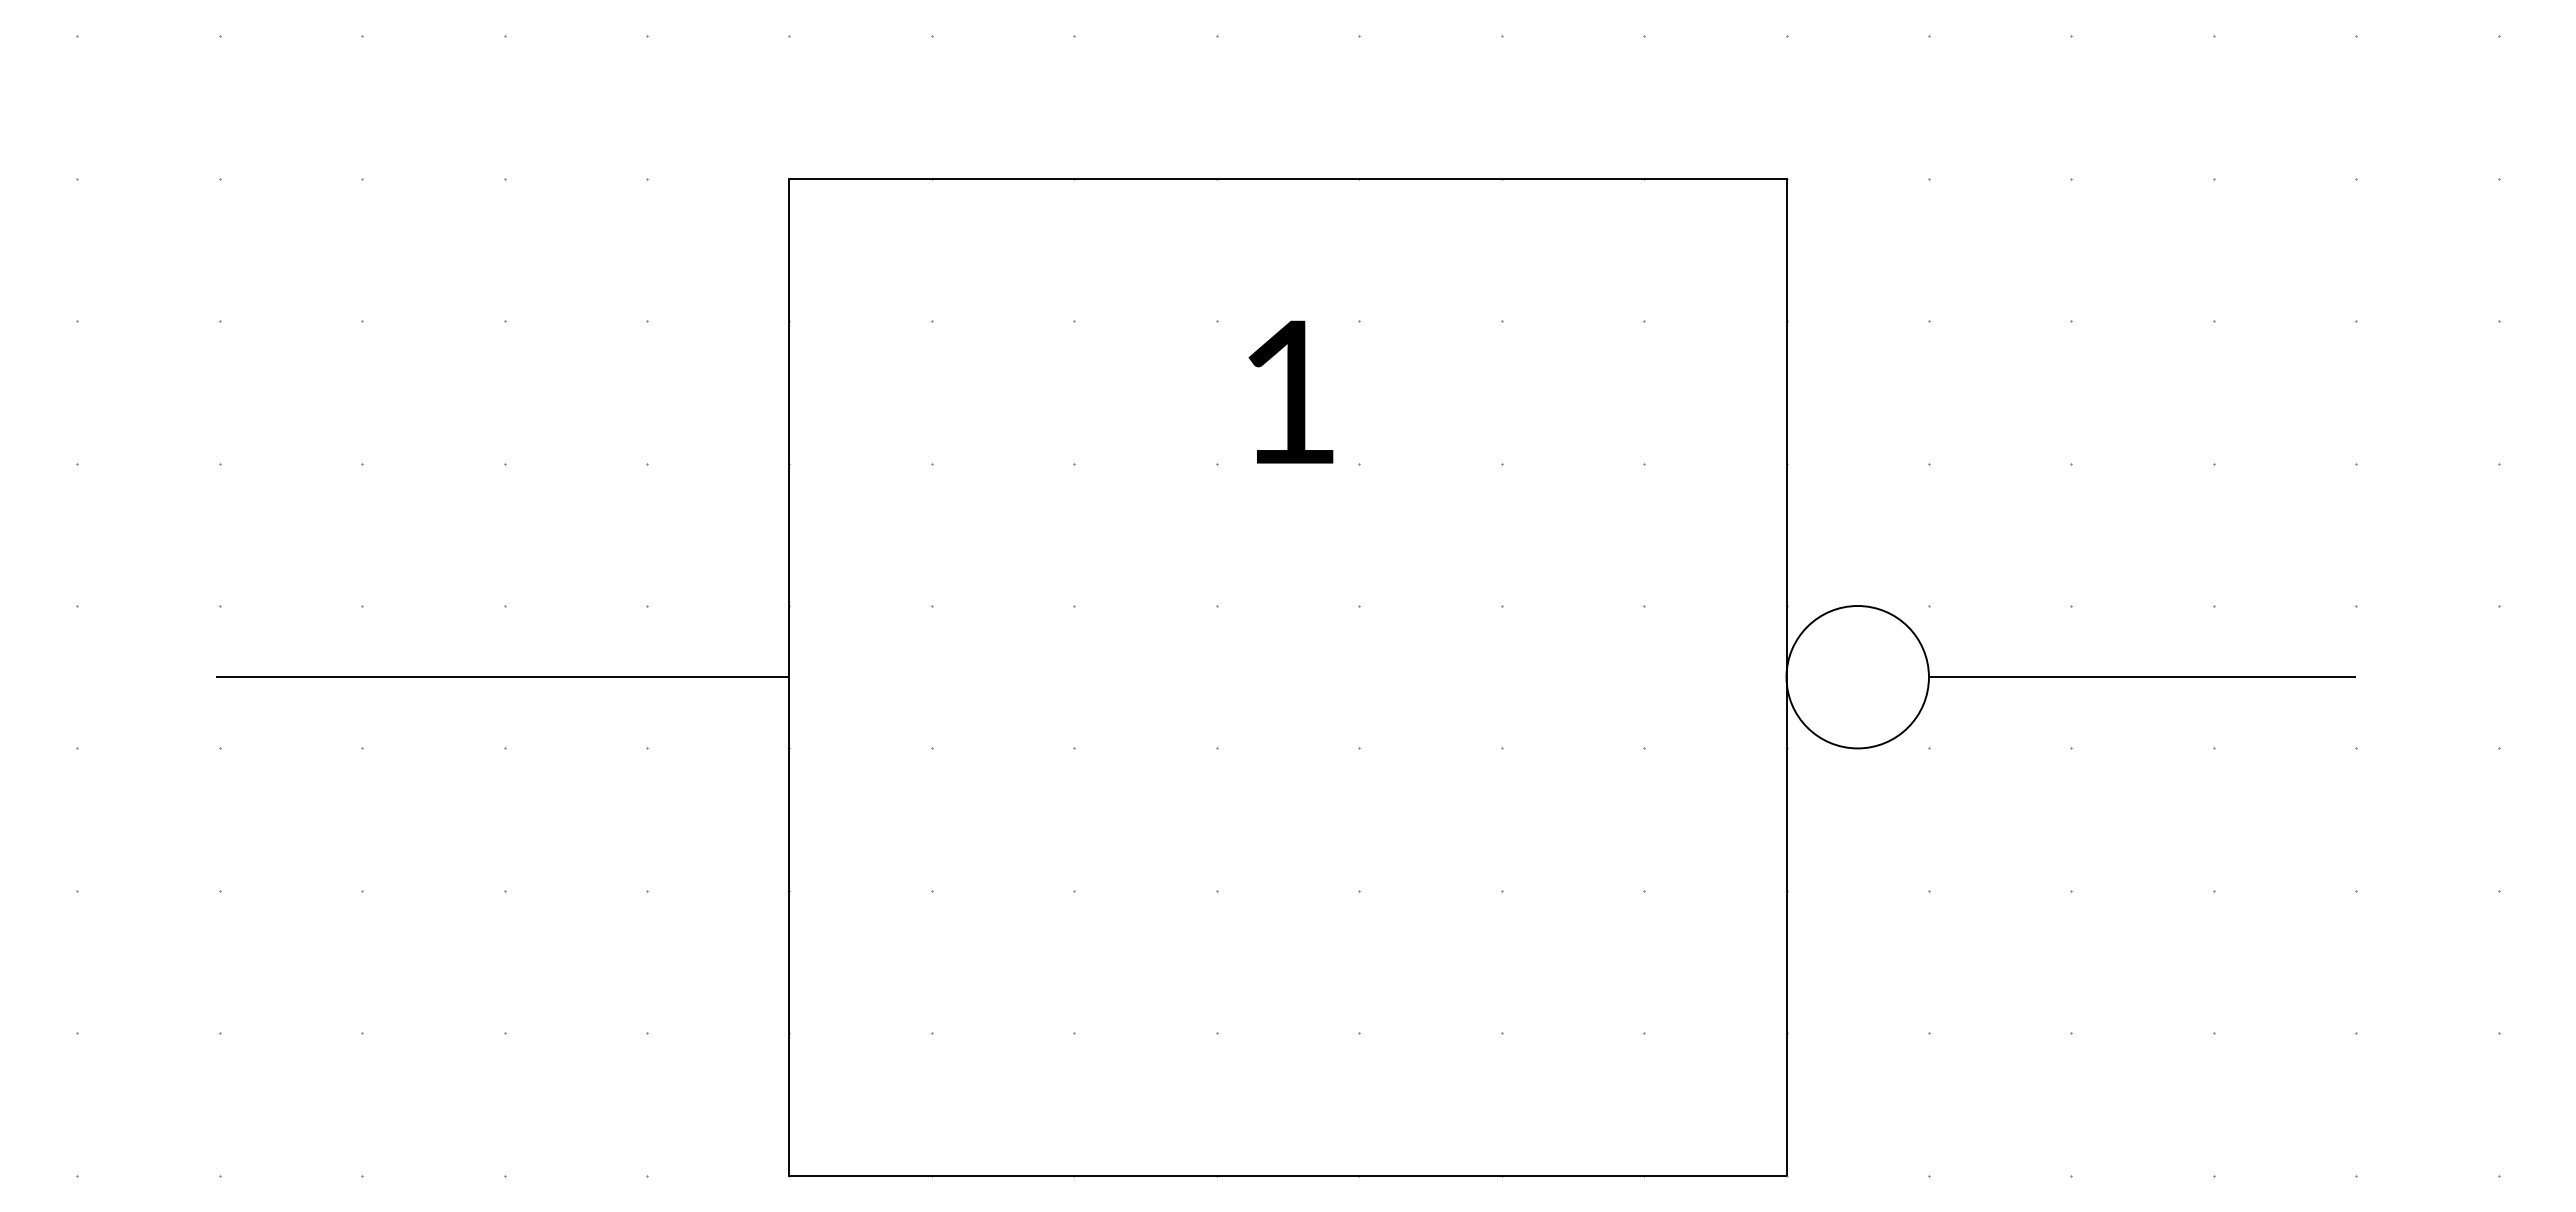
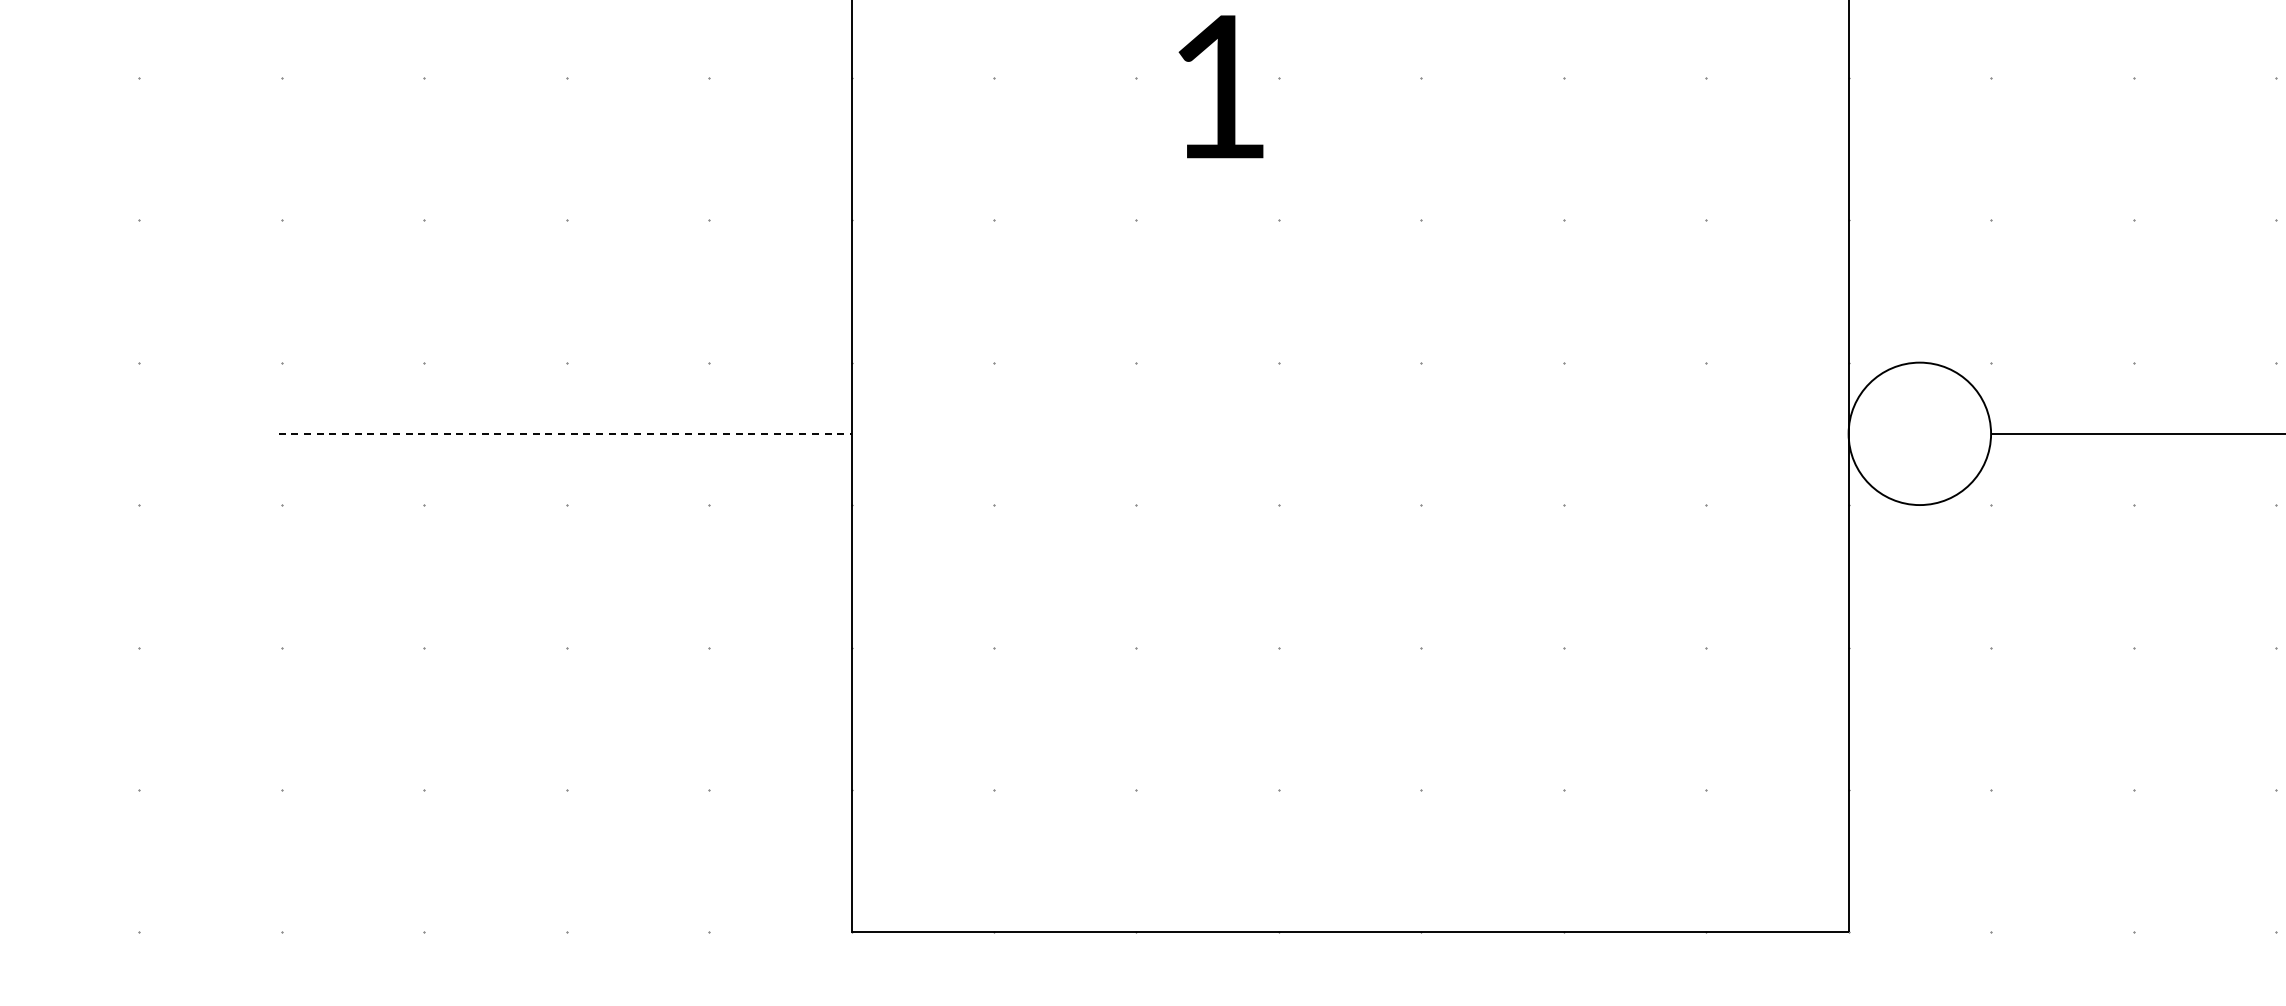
text: (1290, 391) -> (1220, 86), moved
line: (503, 677) -> (565, 434), solid -> dashed

